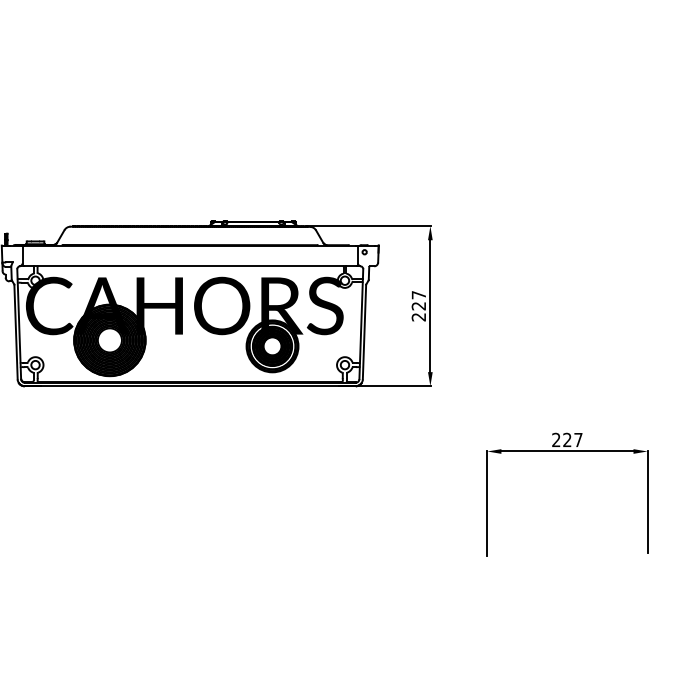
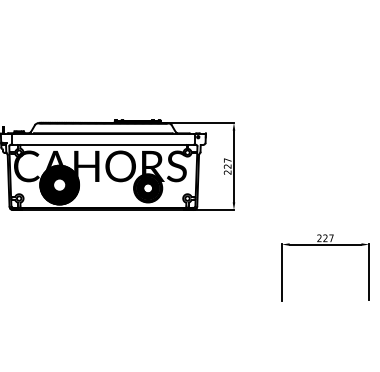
part: (567, 453) -> (325, 245), moved

